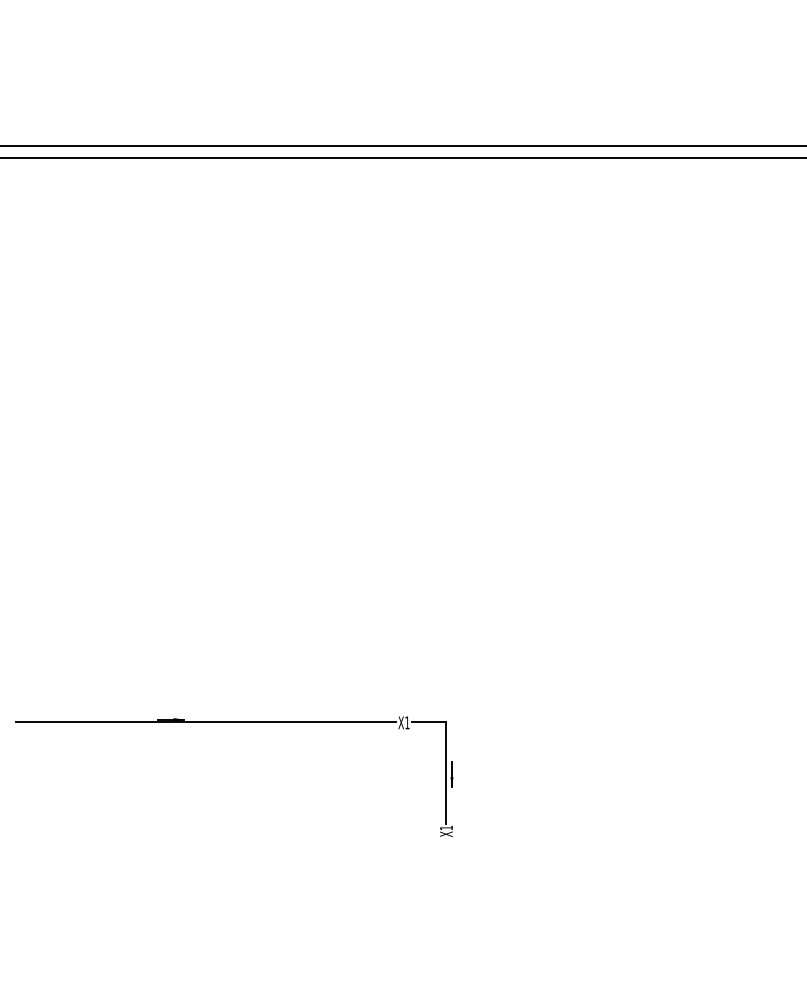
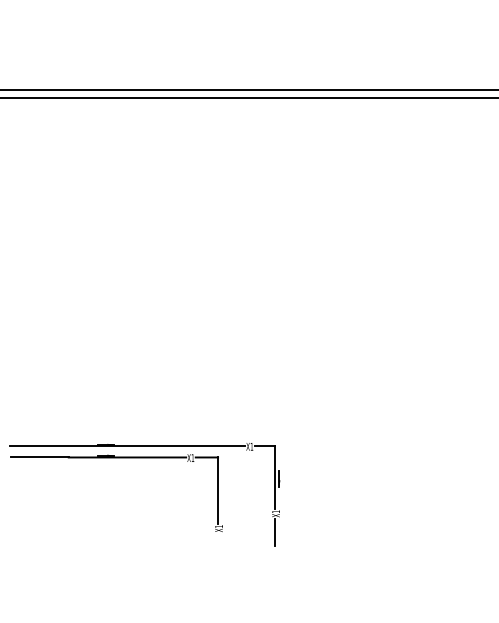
part: (188, 741) -> (116, 458), added
line: (445, 859) -> (275, 531), added

